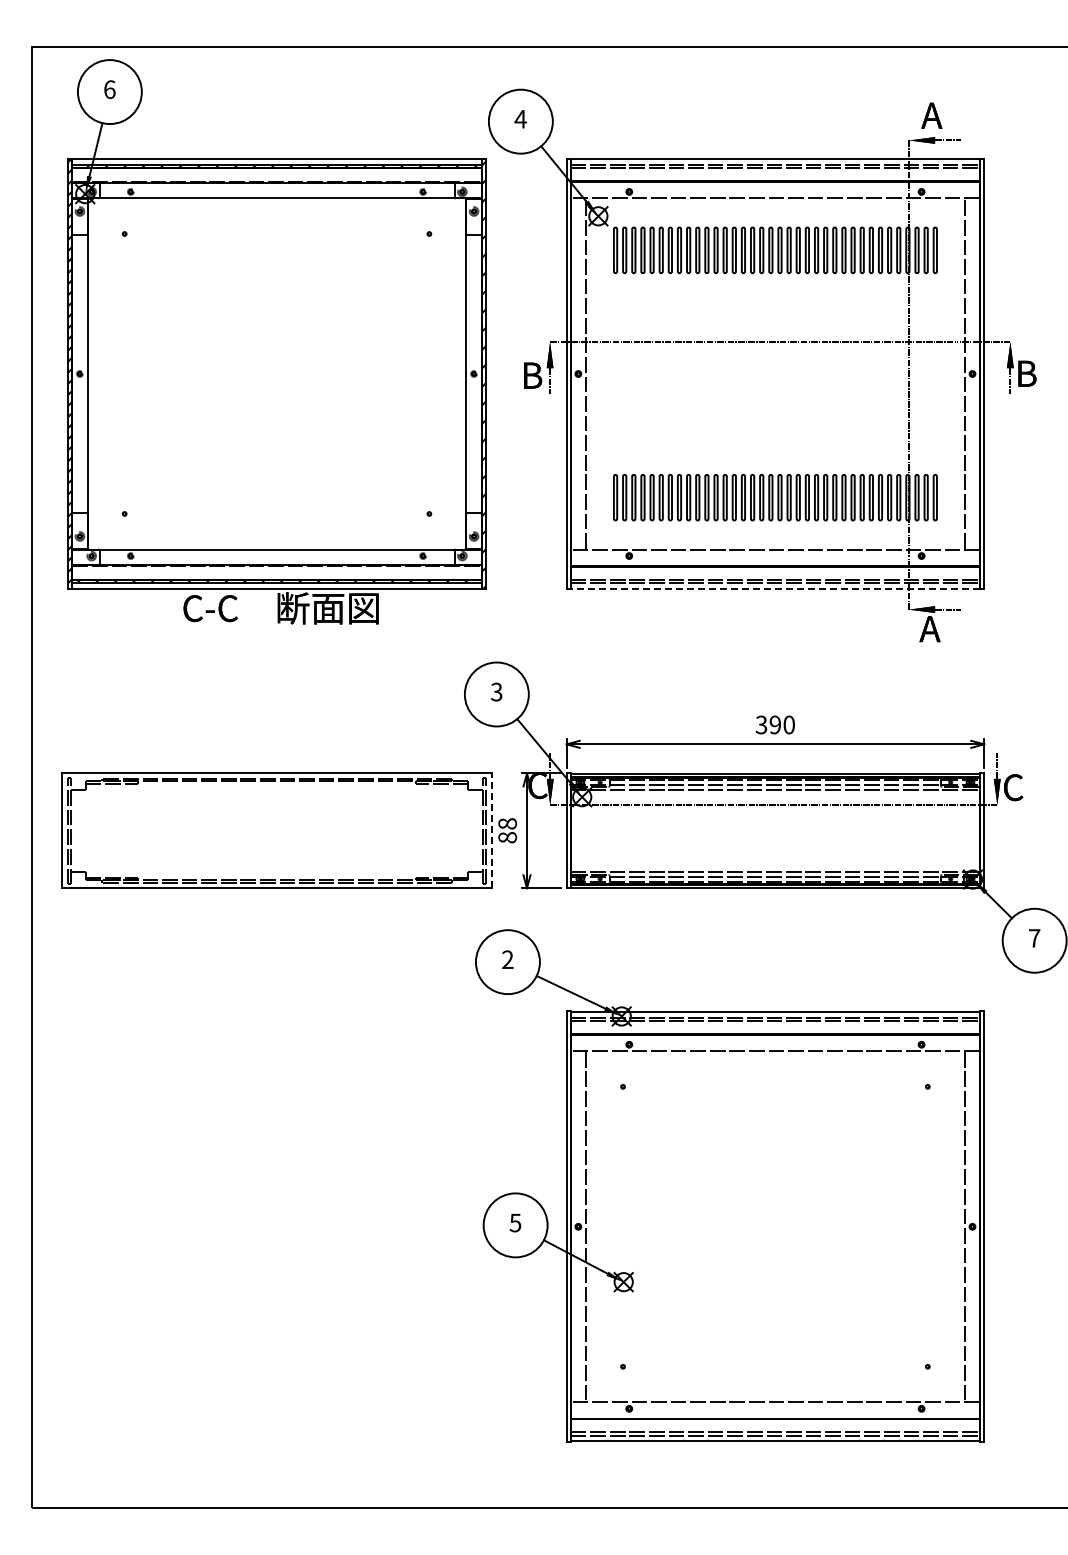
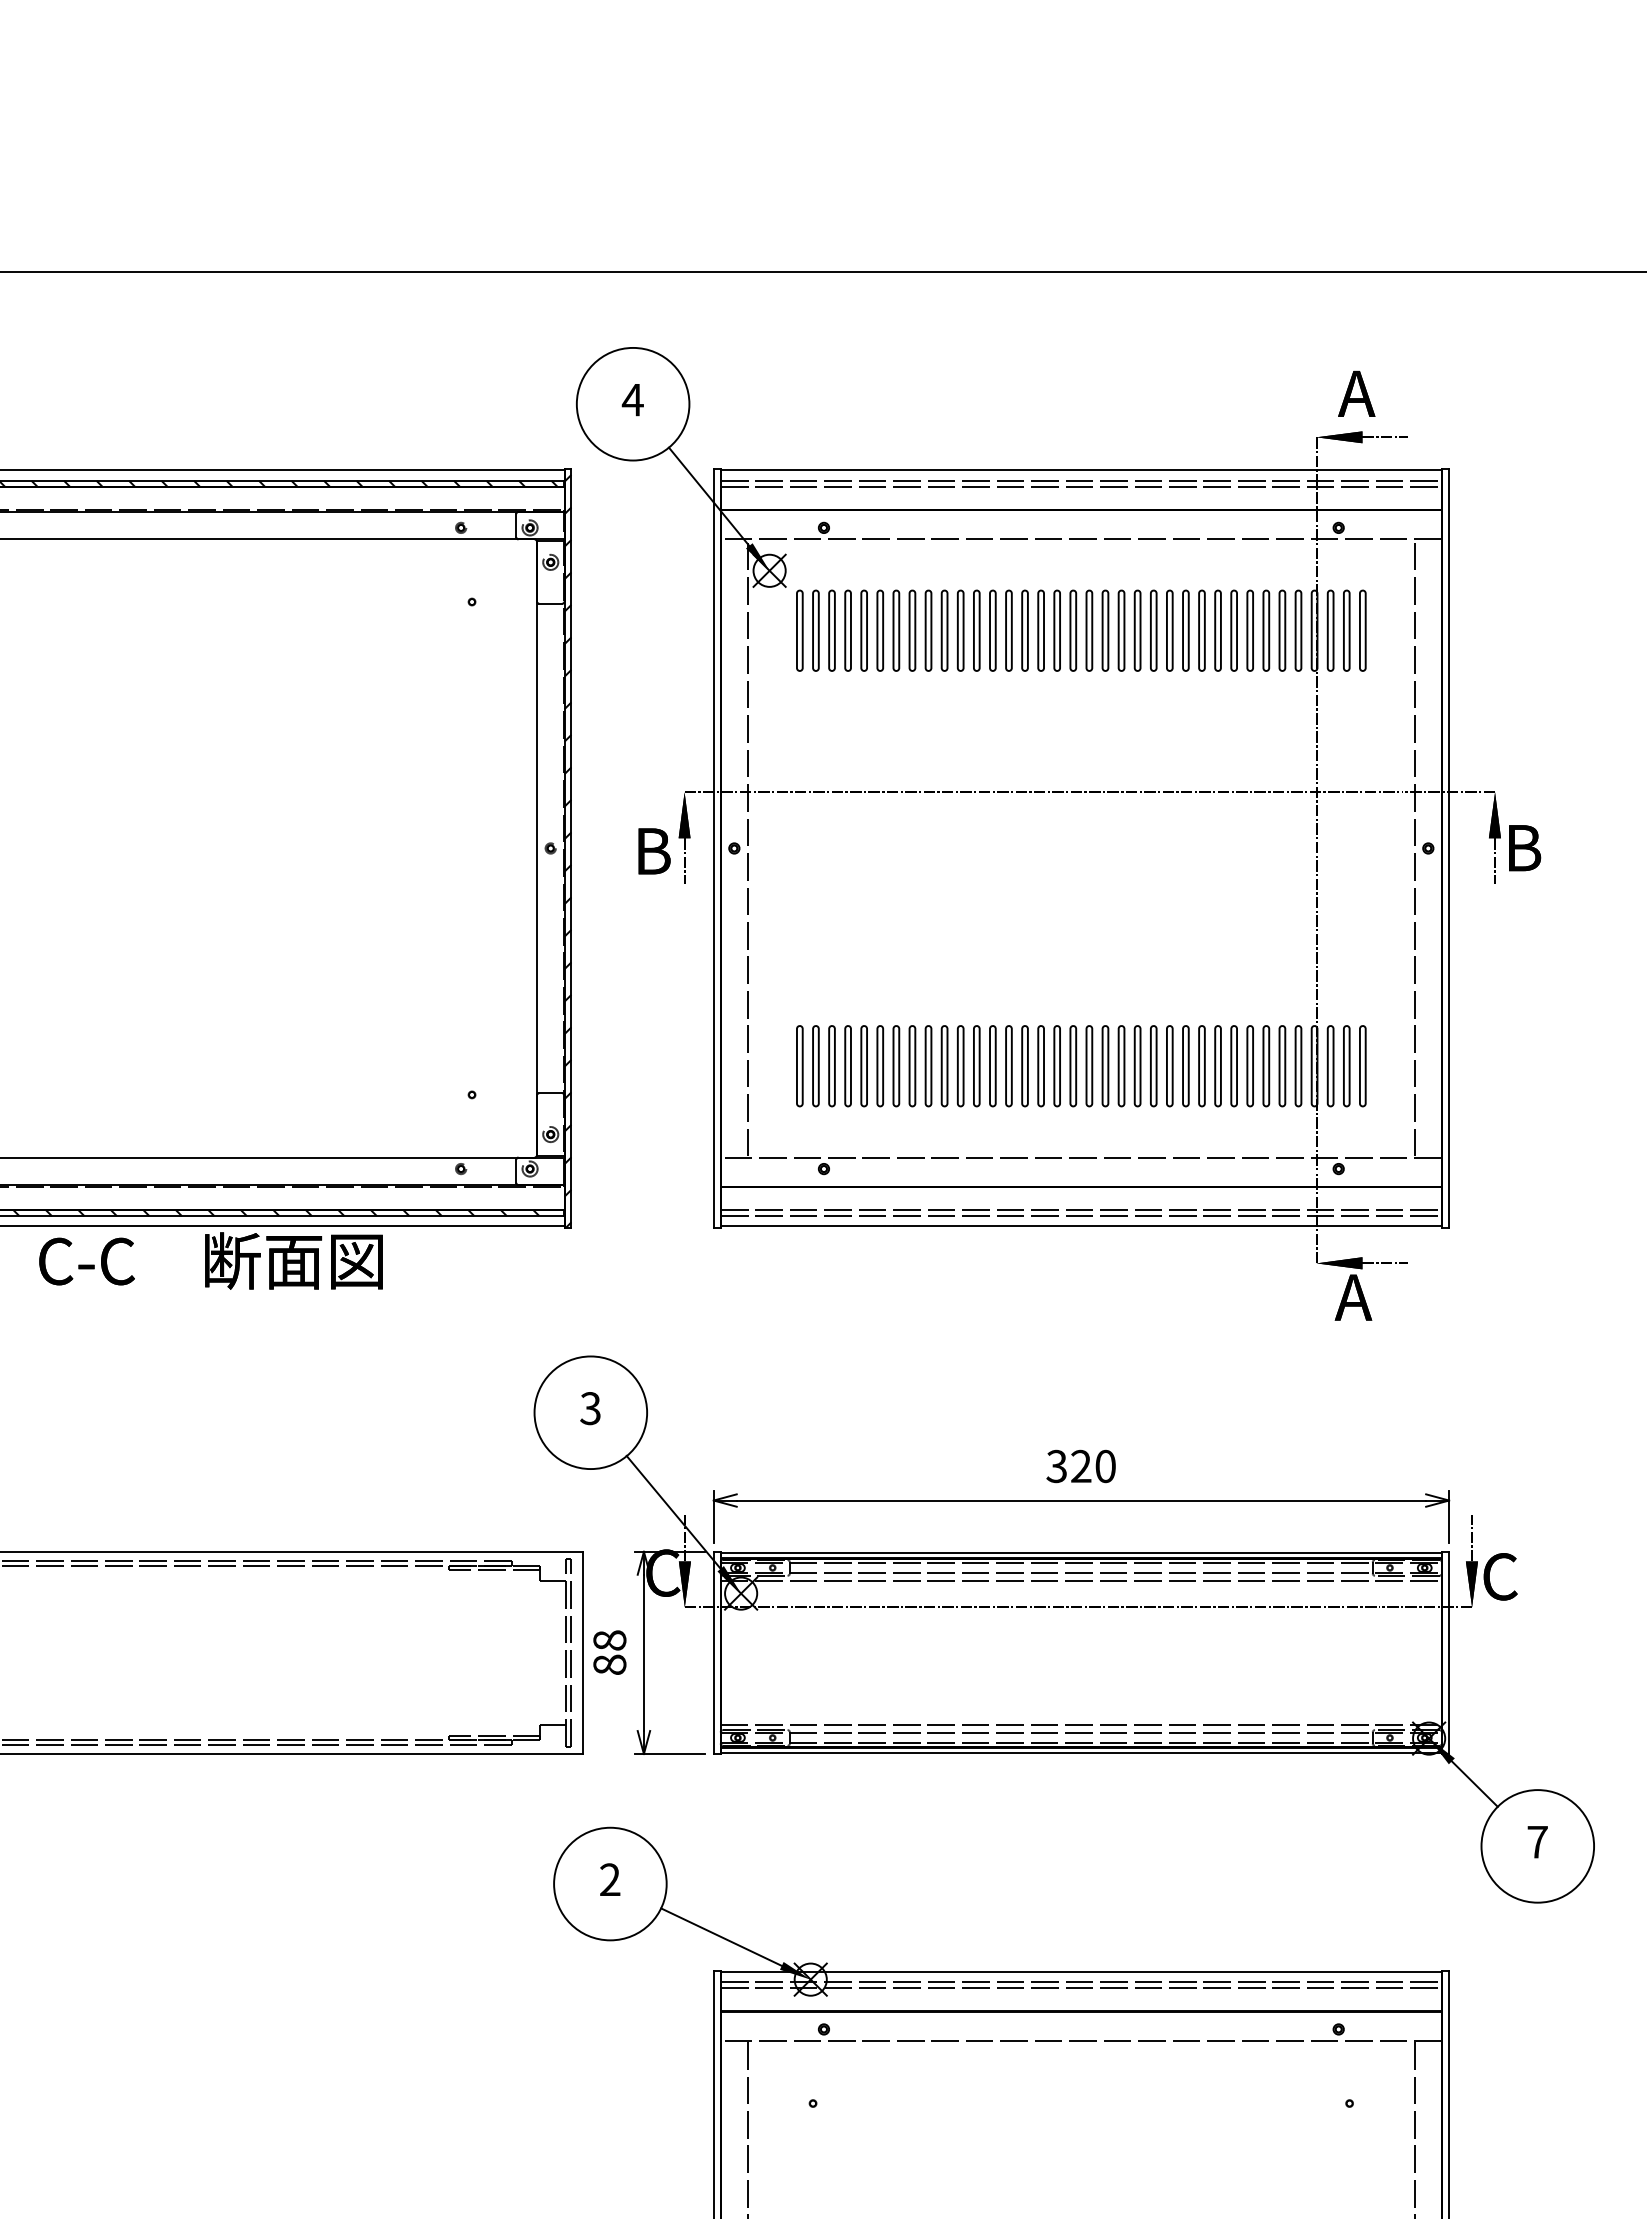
line: (775, 588) -> (1081, 1226), dashed -> solid
text: (775, 725) -> (1081, 1467), 390 -> 320
line: (492, 830) -> (583, 1652), dashed -> solid

